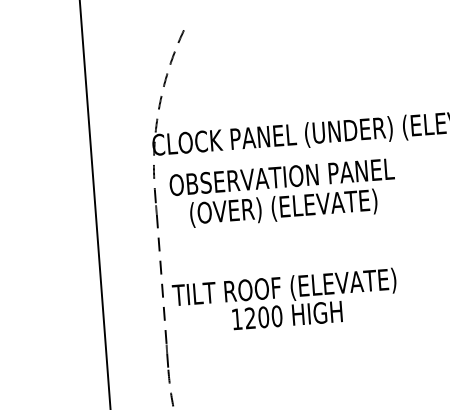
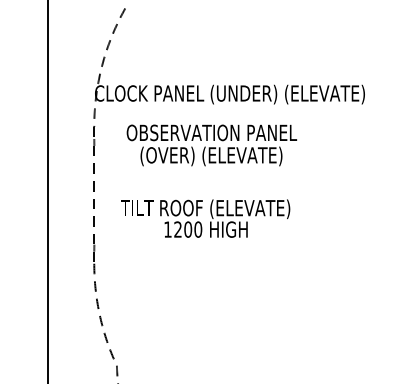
text: (282, 193) -> (211, 145), moved
text: (285, 300) -> (205, 218), moved

